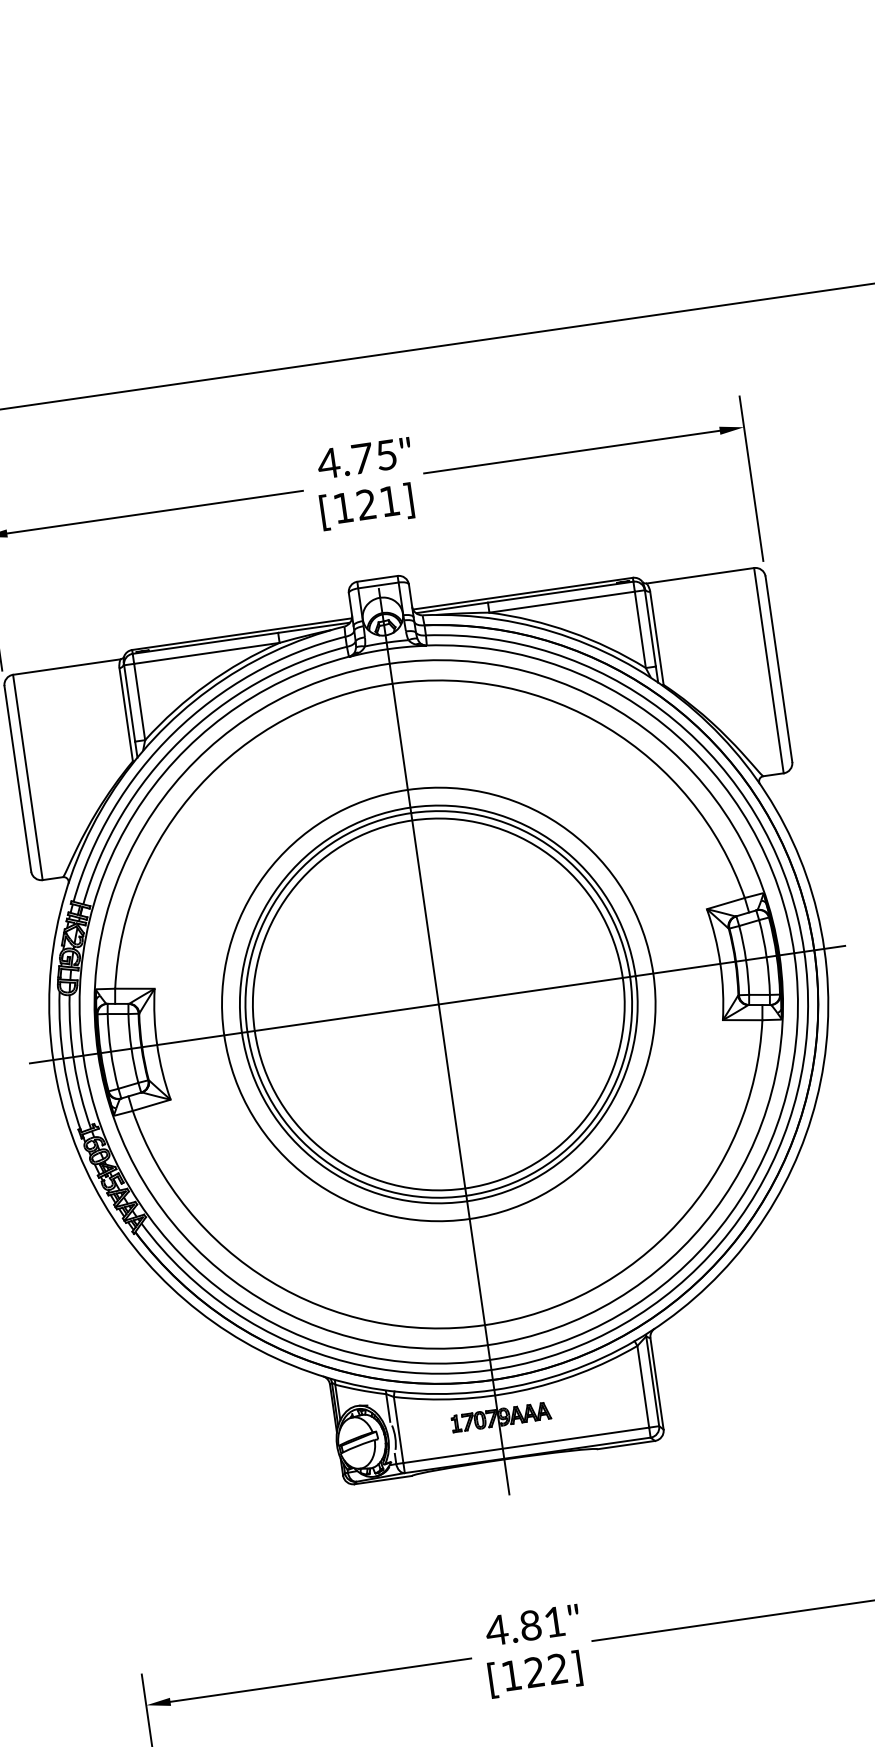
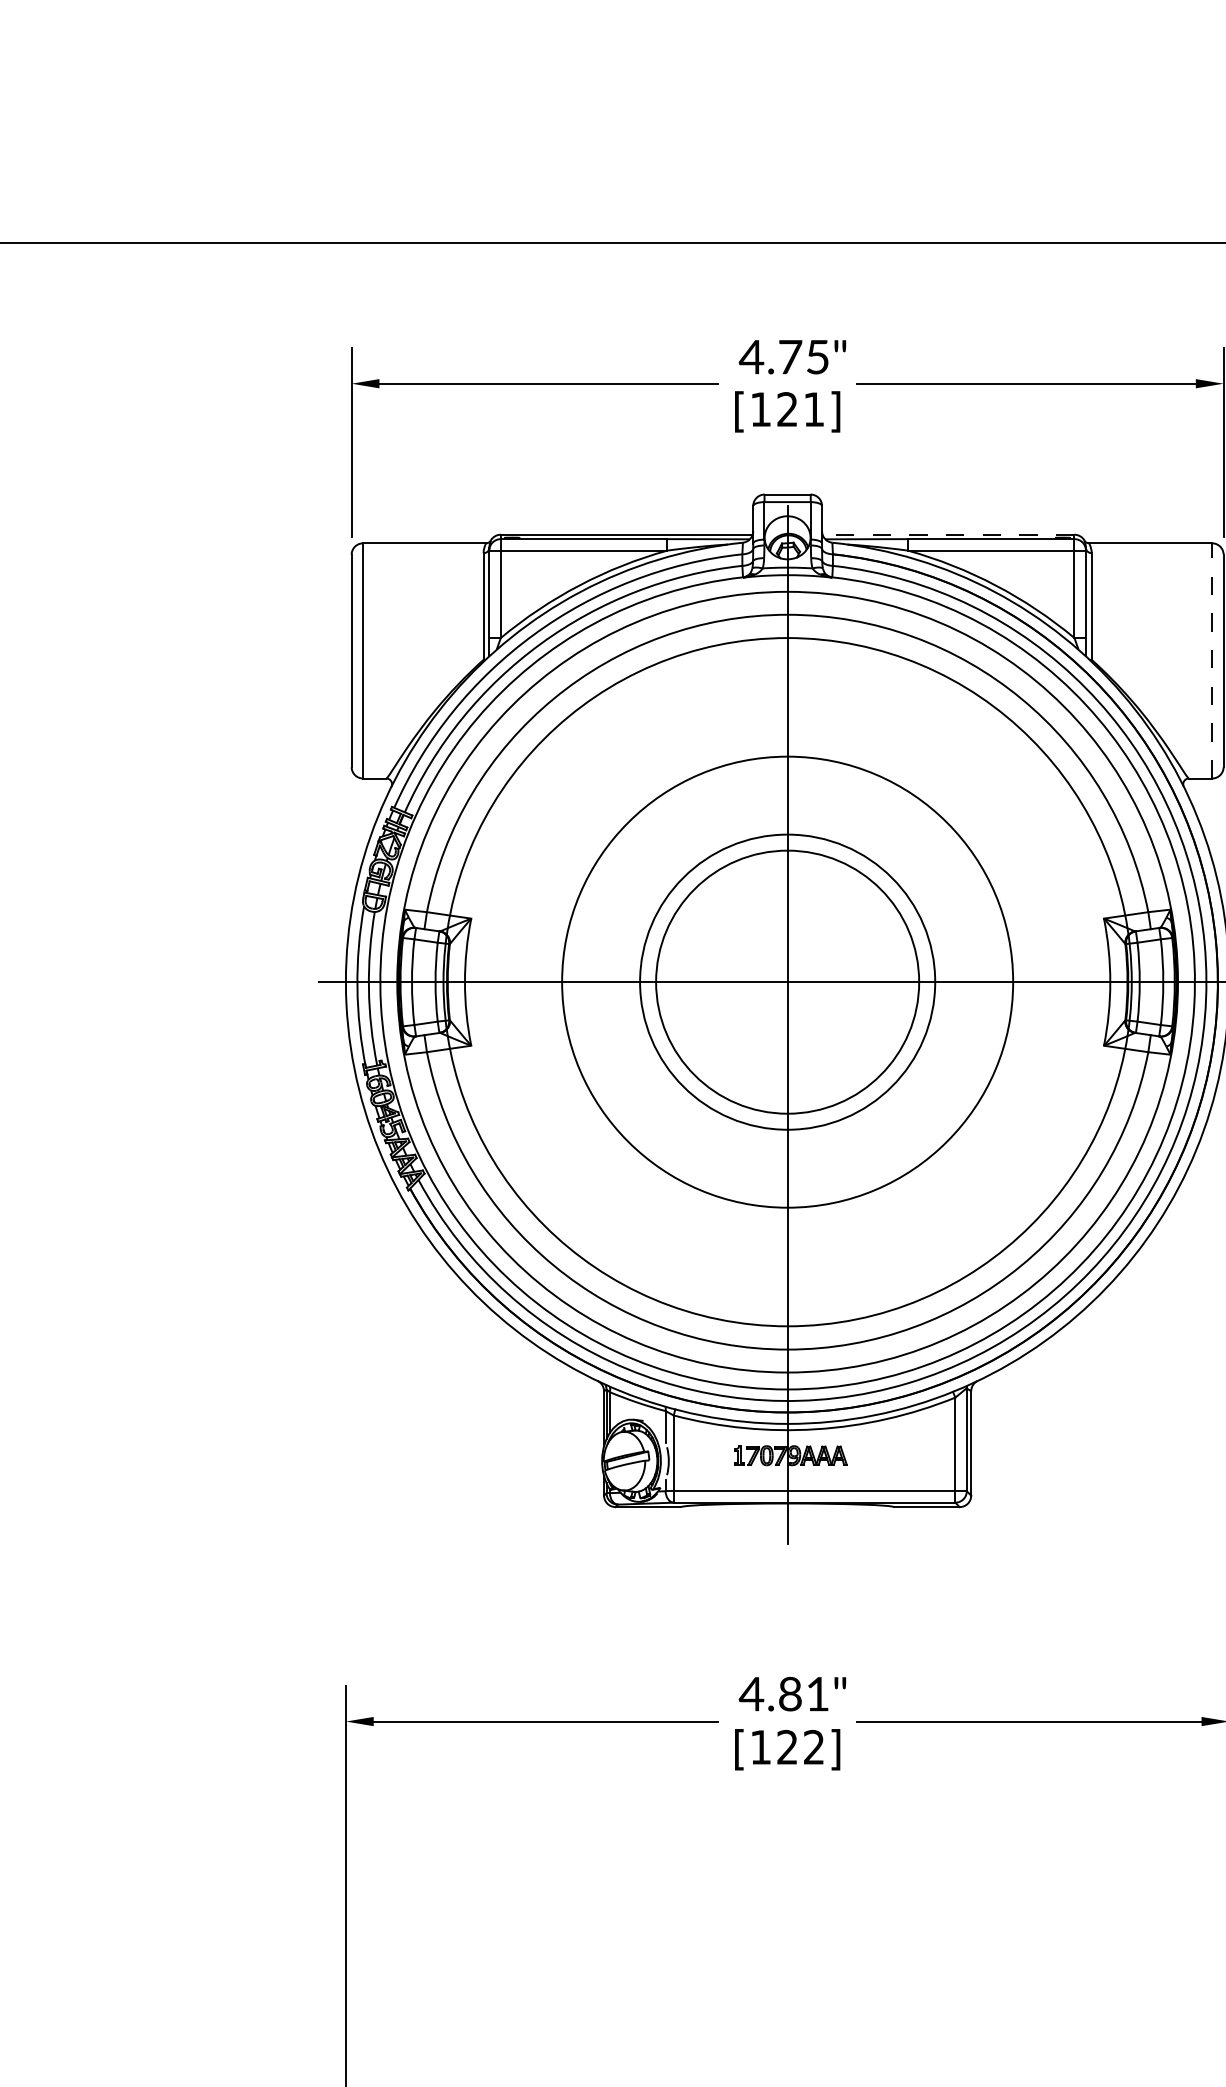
line: (522, 593) -> (948, 534), solid -> dashed
line: (769, 670) -> (1212, 660), solid -> dashed
circle: (438, 1003) -> (787, 981), size x0.6
circle: (438, 1004) -> (787, 982), size x0.7
circle: (438, 1004) -> (787, 982), size x1.4

